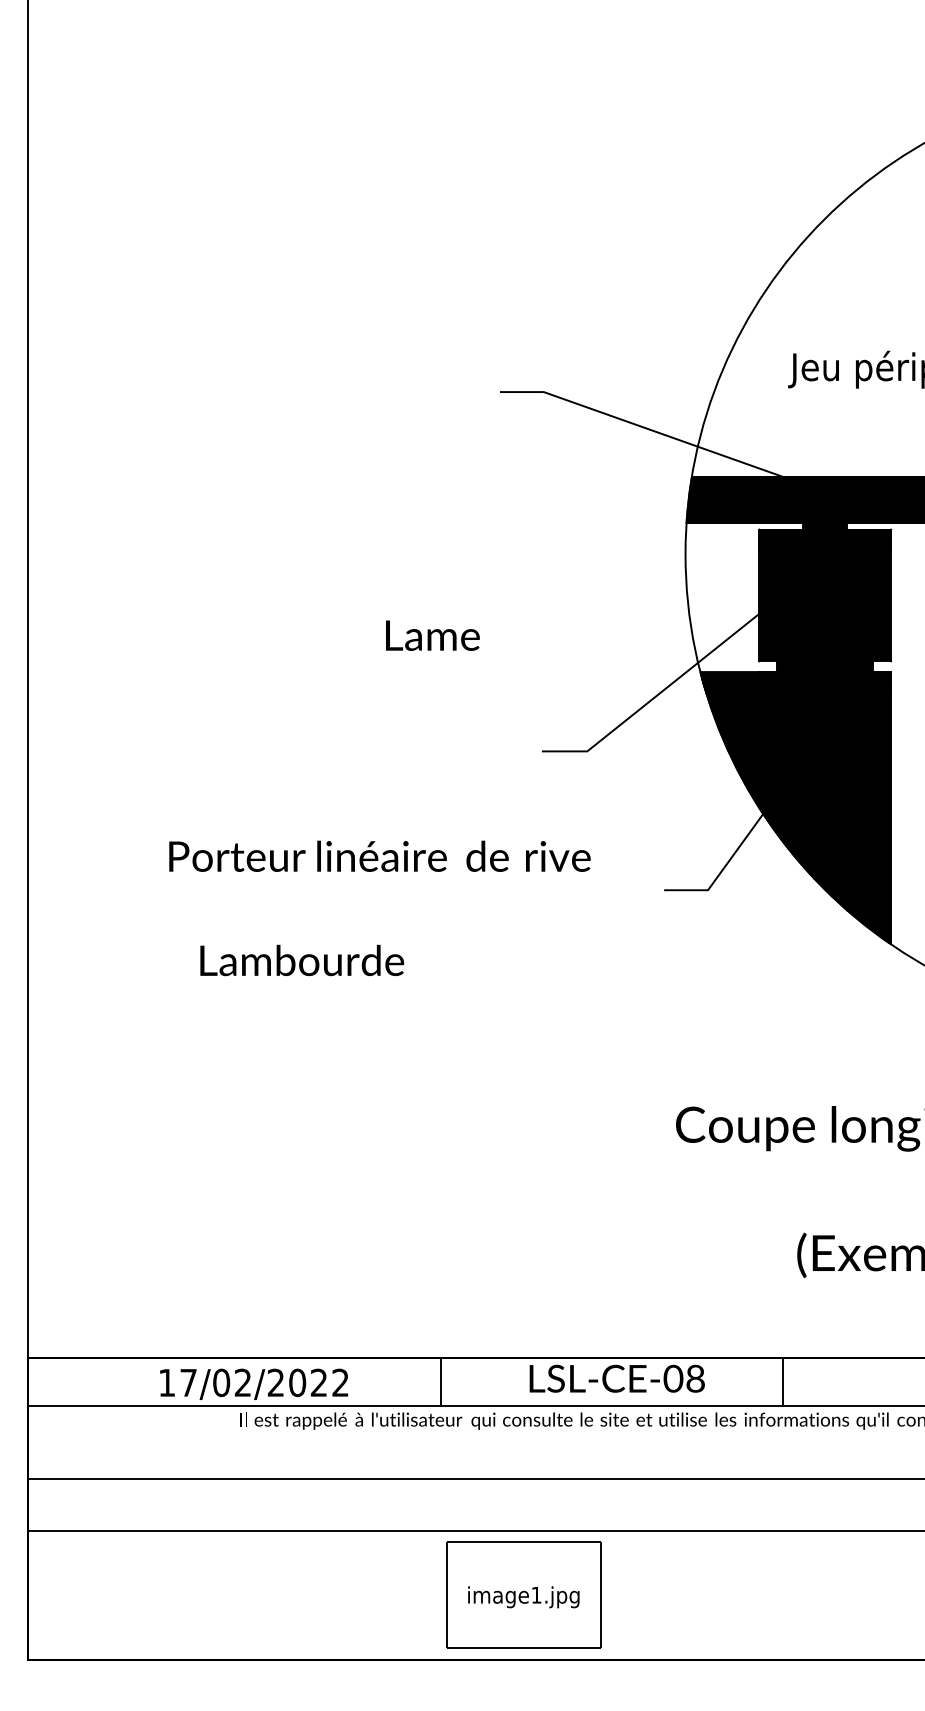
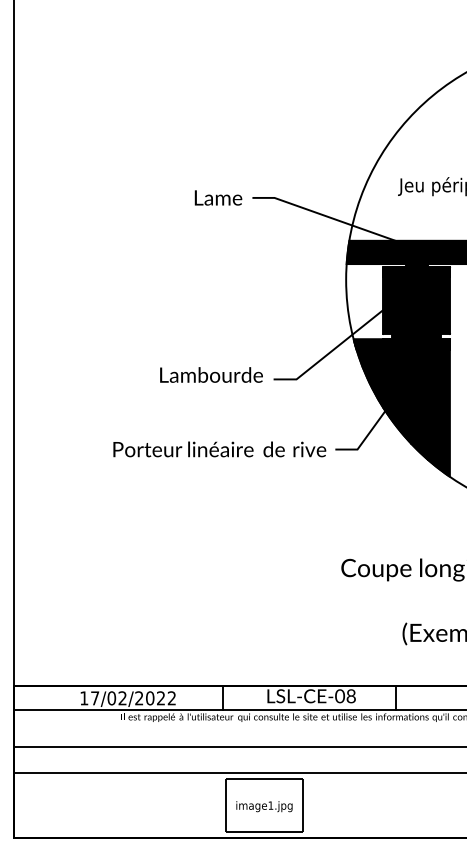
text: (432, 634) -> (218, 197), moved
text: (379, 856) -> (219, 449), moved
text: (302, 959) -> (211, 374), moved

